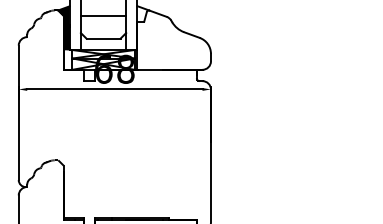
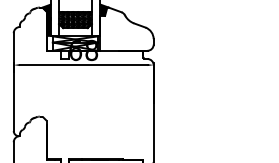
fill: (143, 13) -> (104, 9), added
hatch: (103, 27) -> (75, 19), added

